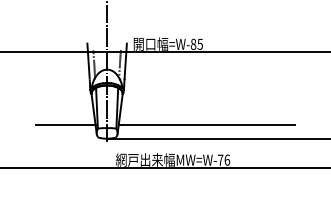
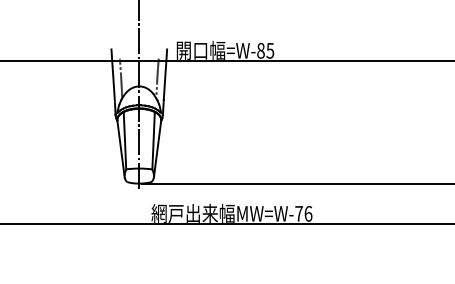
line: (65, 125) -> (80, 164), removed
line: (206, 125) -> (279, 164), removed

